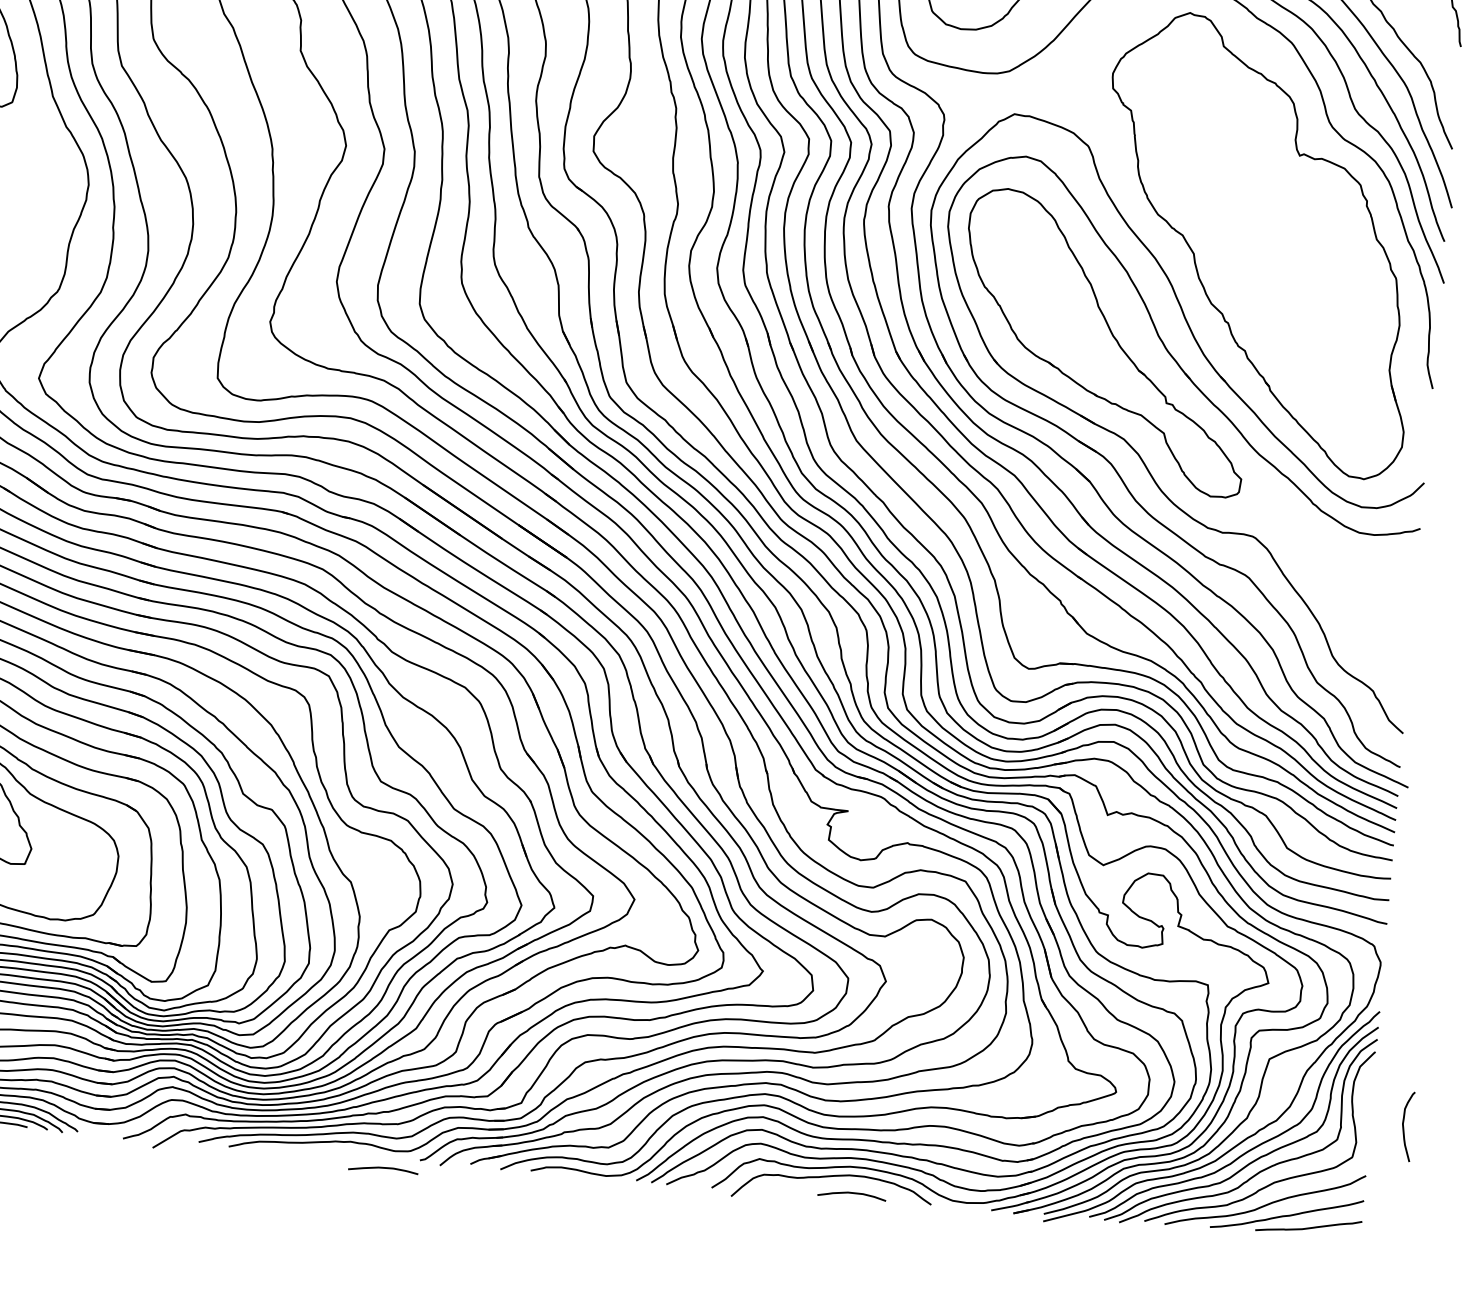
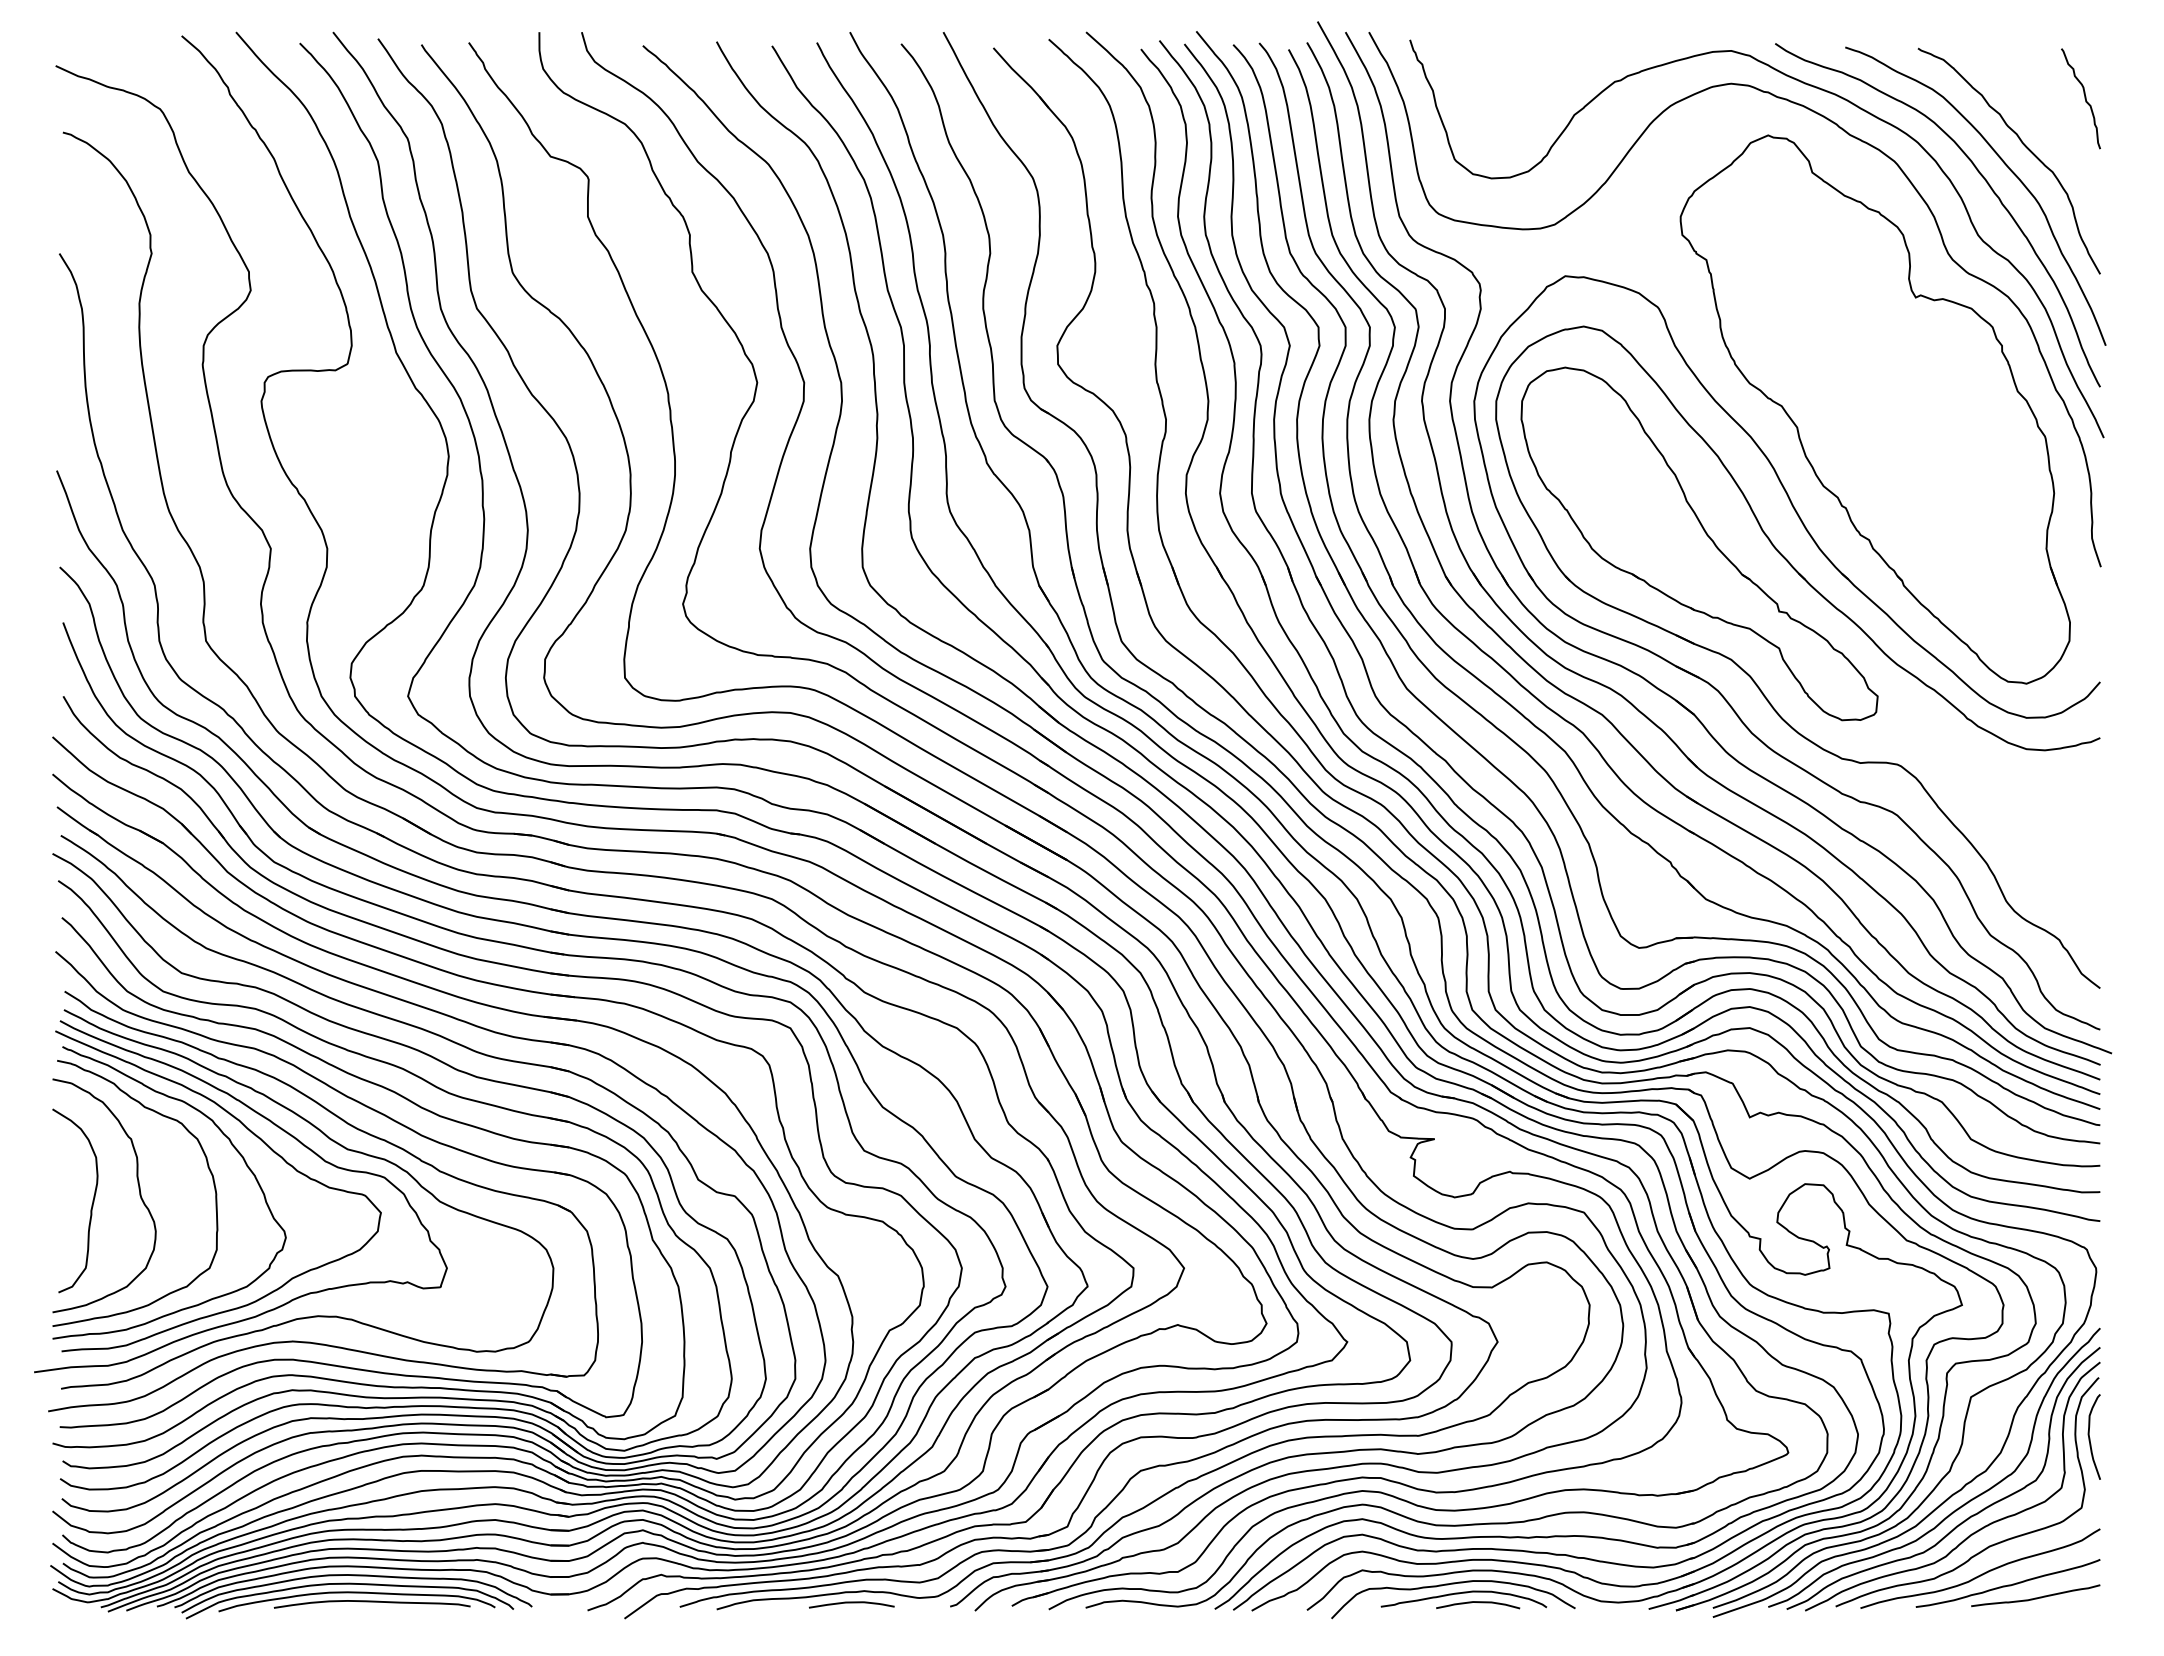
curve: (1404, 1126) -> (2090, 1437), moved
curve: (383, 1168) -> (851, 1603), moved
curve: (840, 1184) -> (1463, 1593), added

